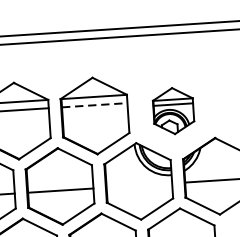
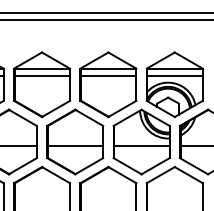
line: (94, 105) -> (108, 75), dashed -> solid
part: (173, 110) -> (174, 84), size x1.67
line: (138, 185) -> (141, 145), added

